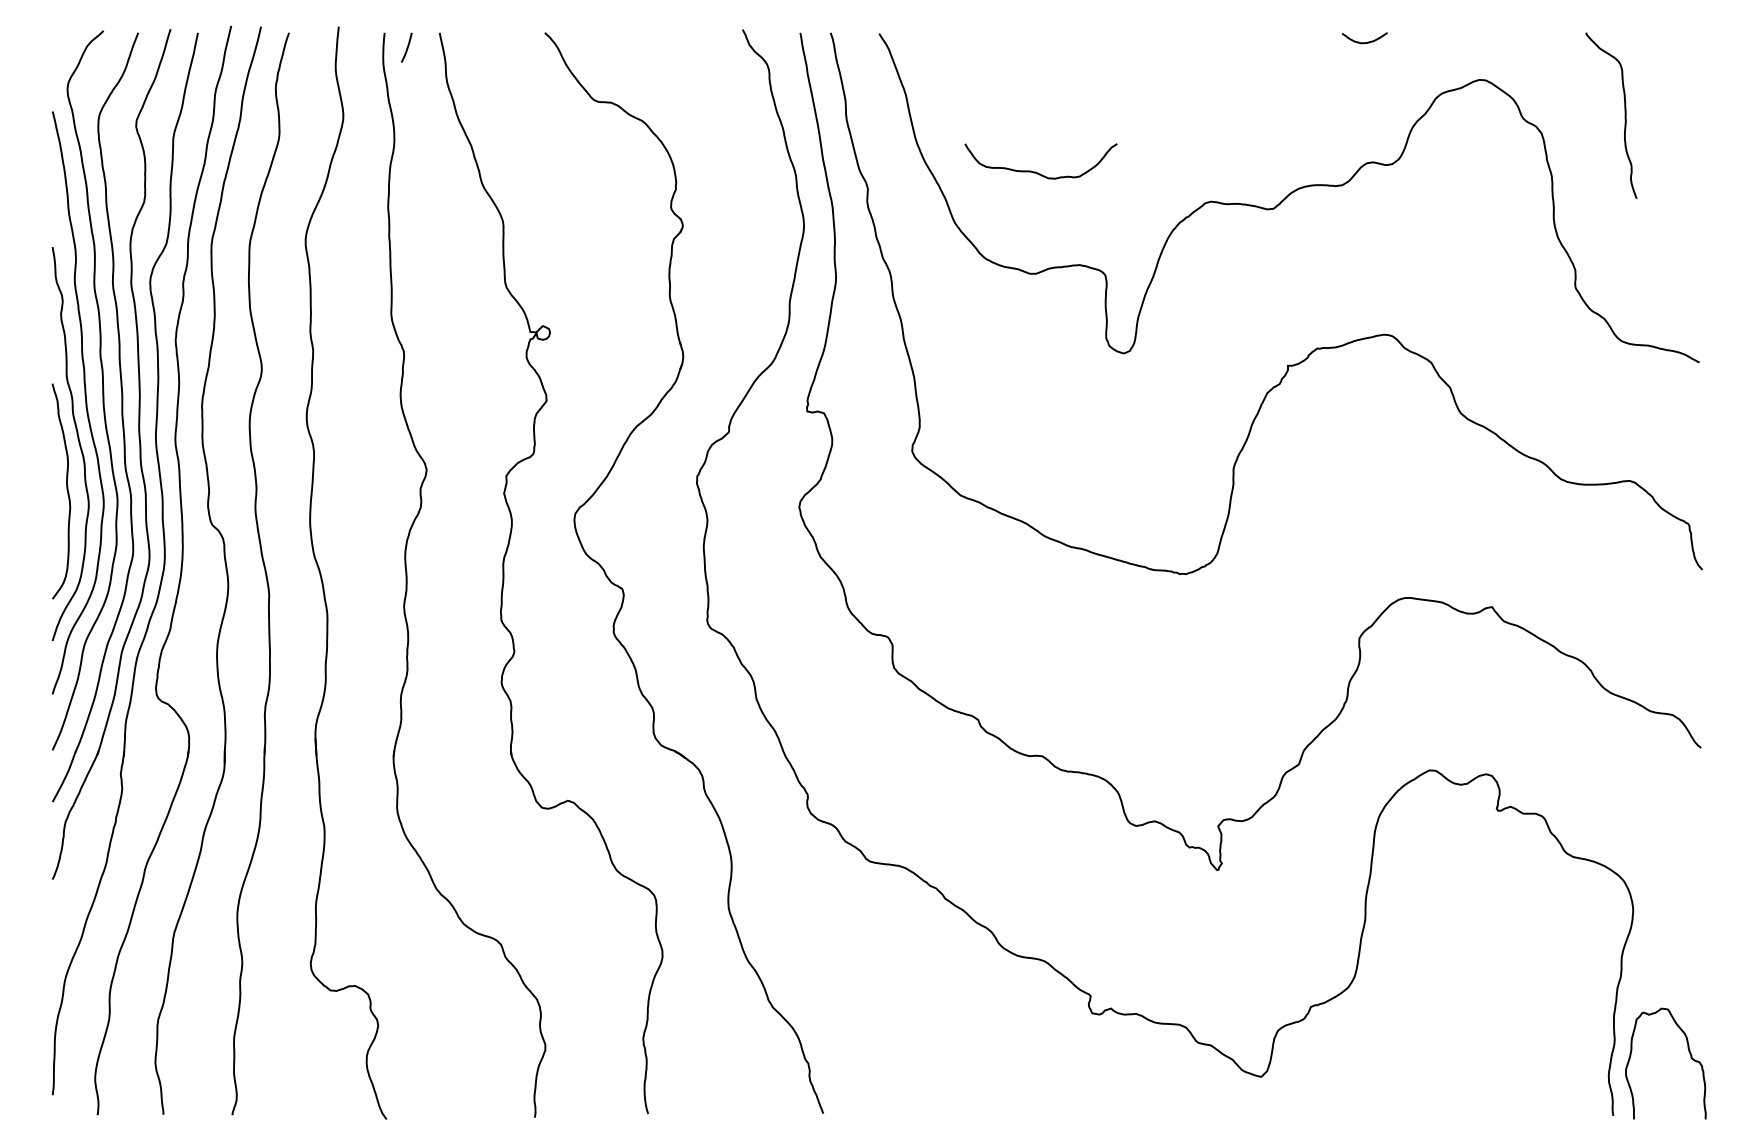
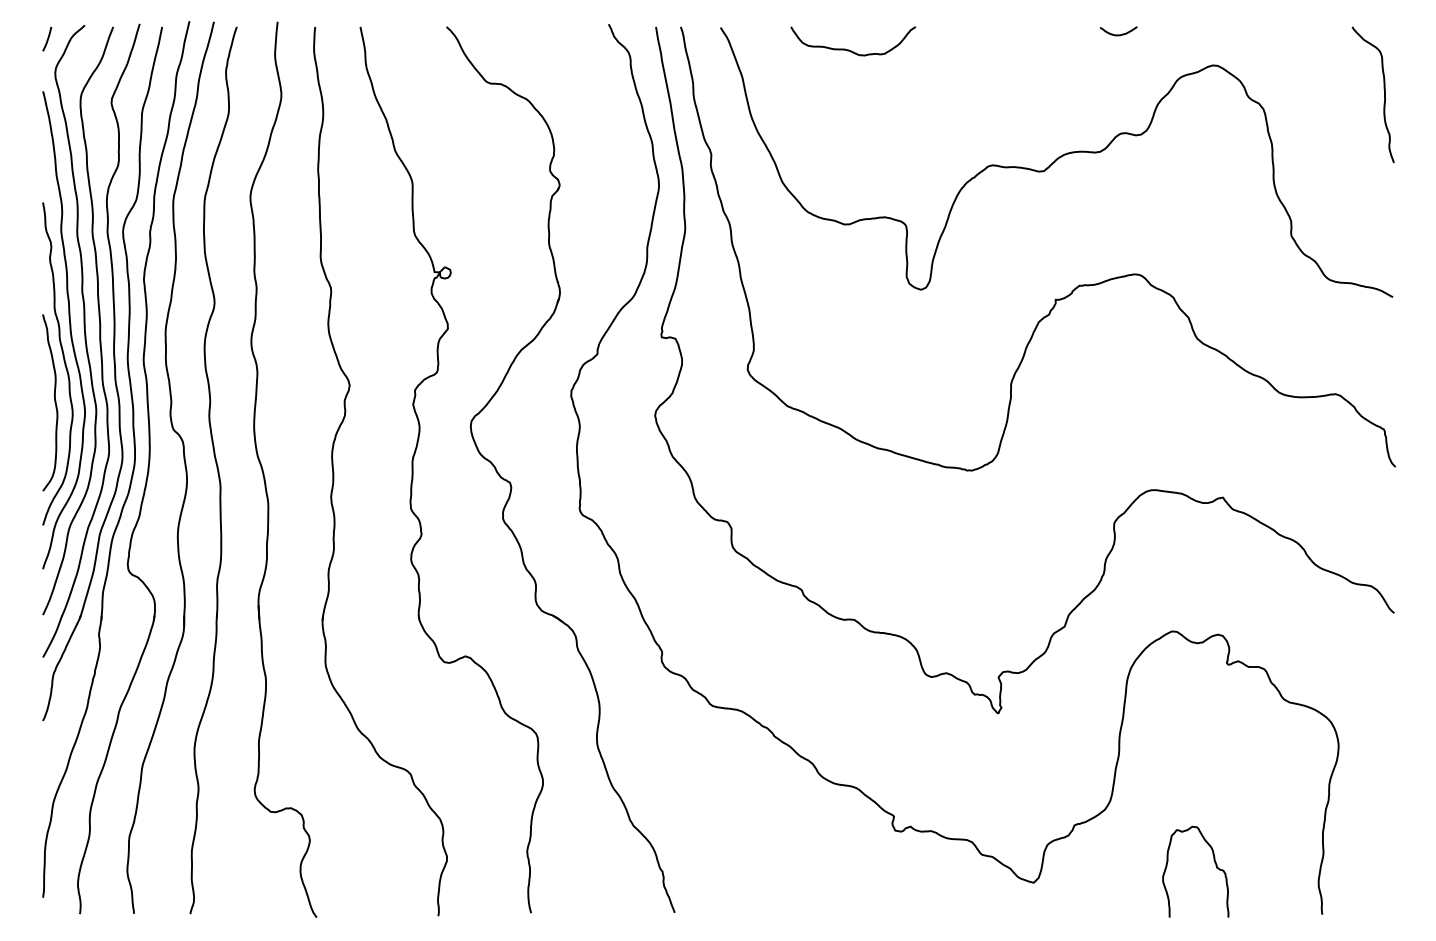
line: (406, 47) -> (47, 38), moved
curve: (1624, 115) -> (1384, 94), moved
curve: (1035, 171) -> (848, 49), moved
curve: (1690, 1058) -> (1215, 867), moved

